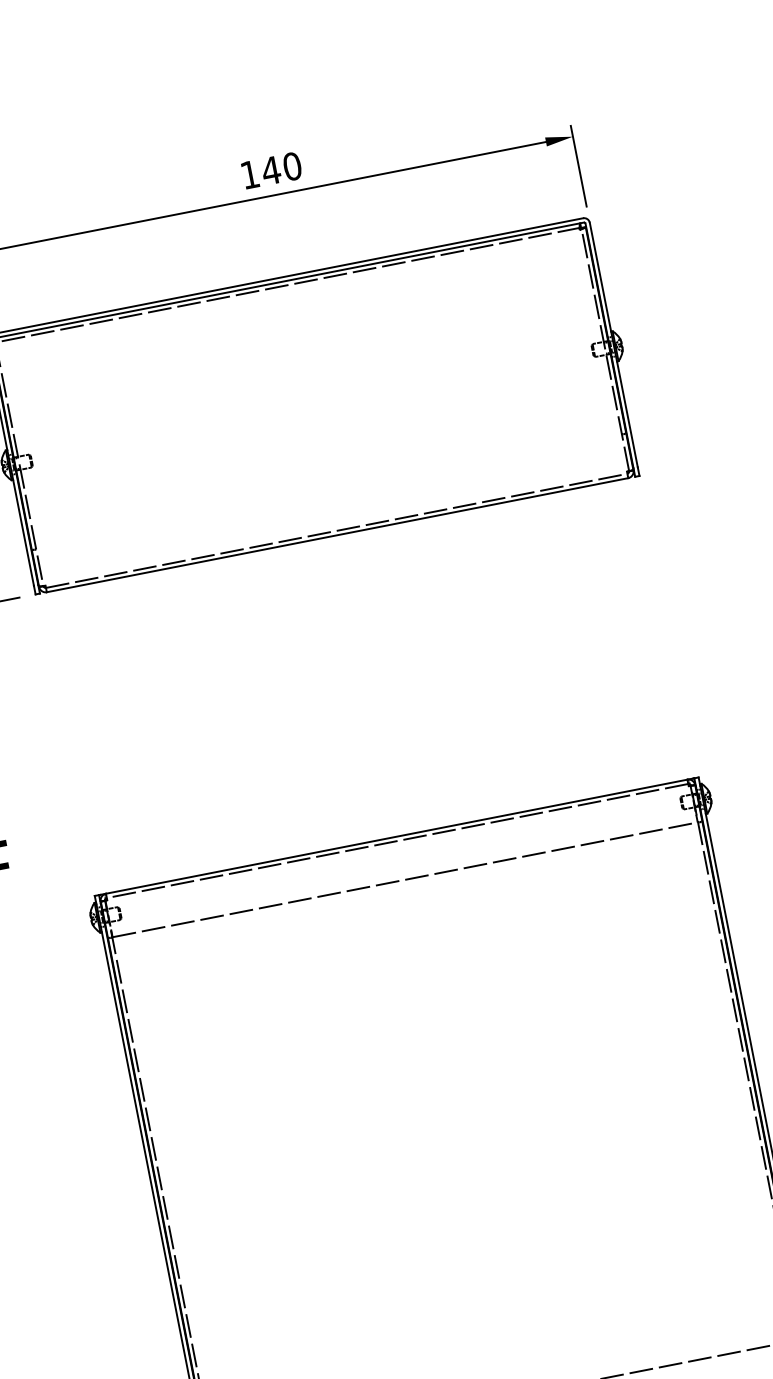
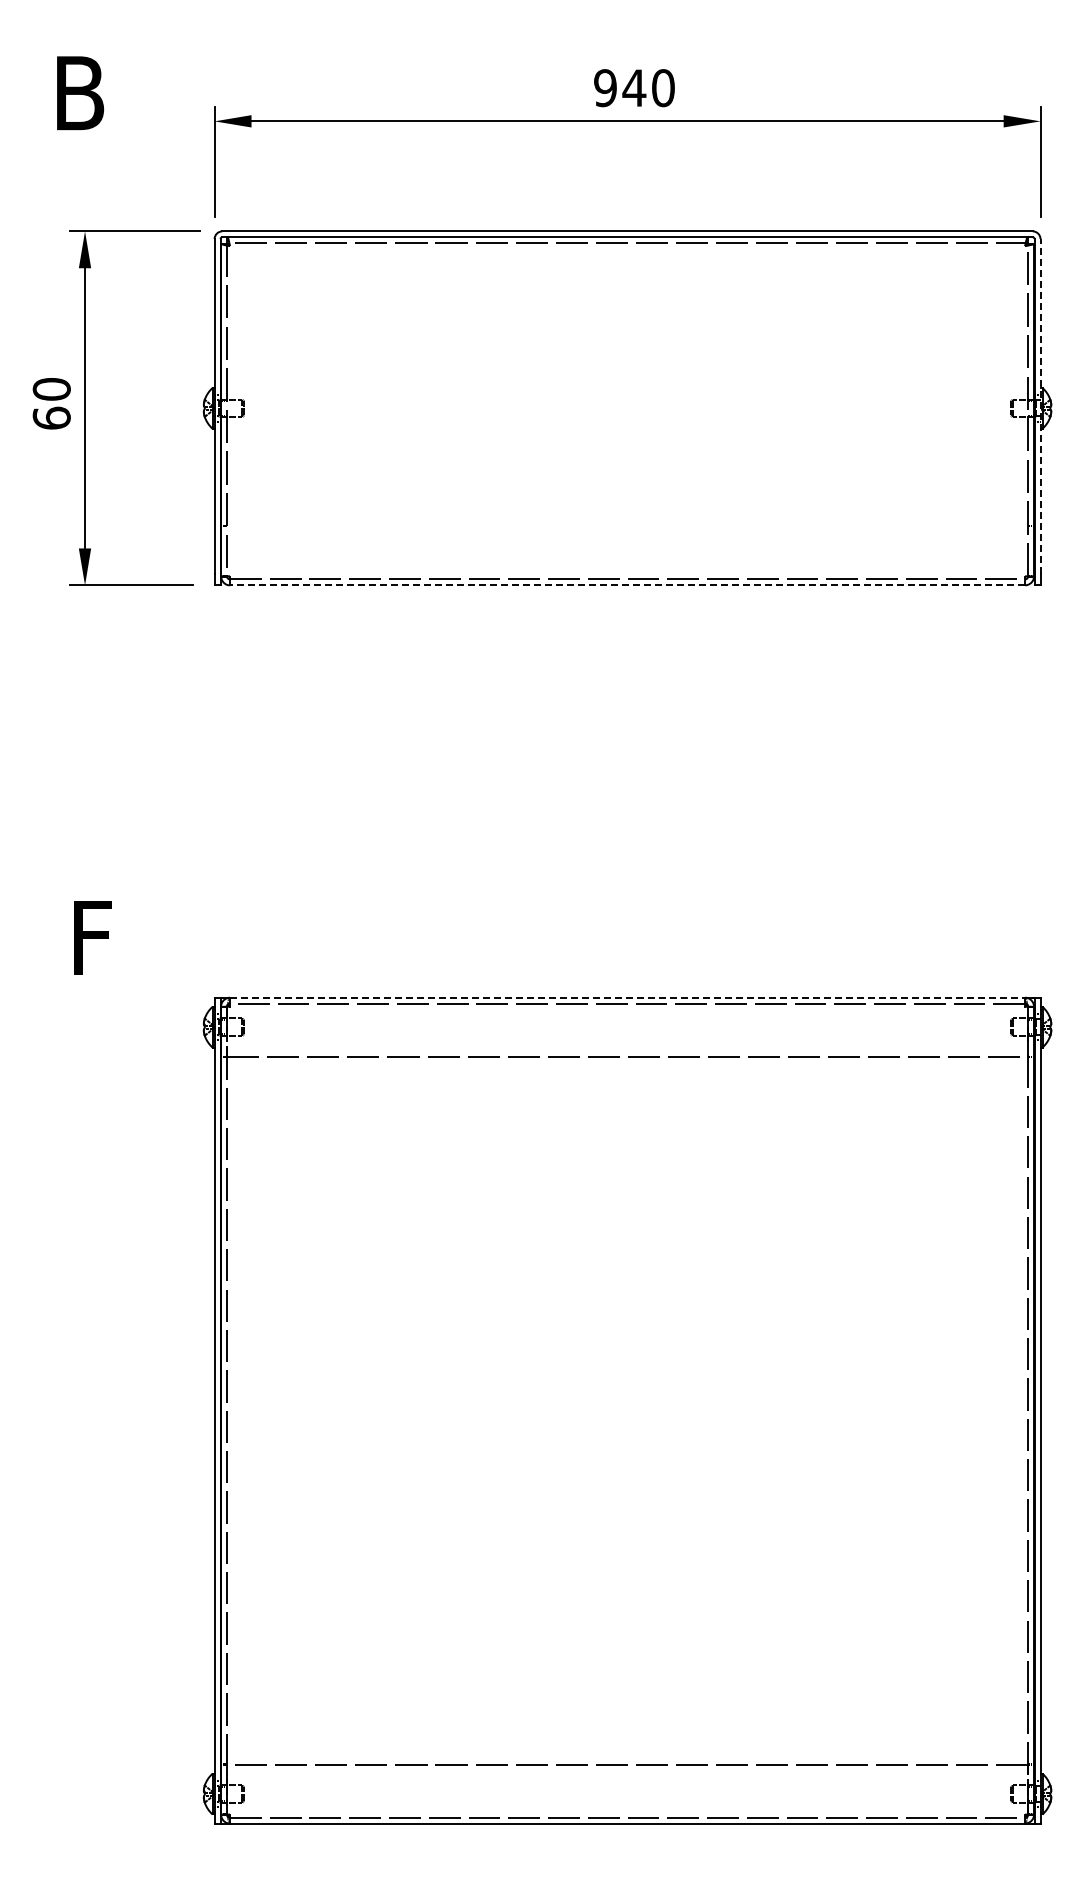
text: (250, 175) -> (605, 88), 140 -> 940
line: (613, 344) -> (1040, 405), solid -> dashed
line: (337, 535) -> (627, 585), solid -> dashed
line: (396, 836) -> (627, 997), solid -> dashed

